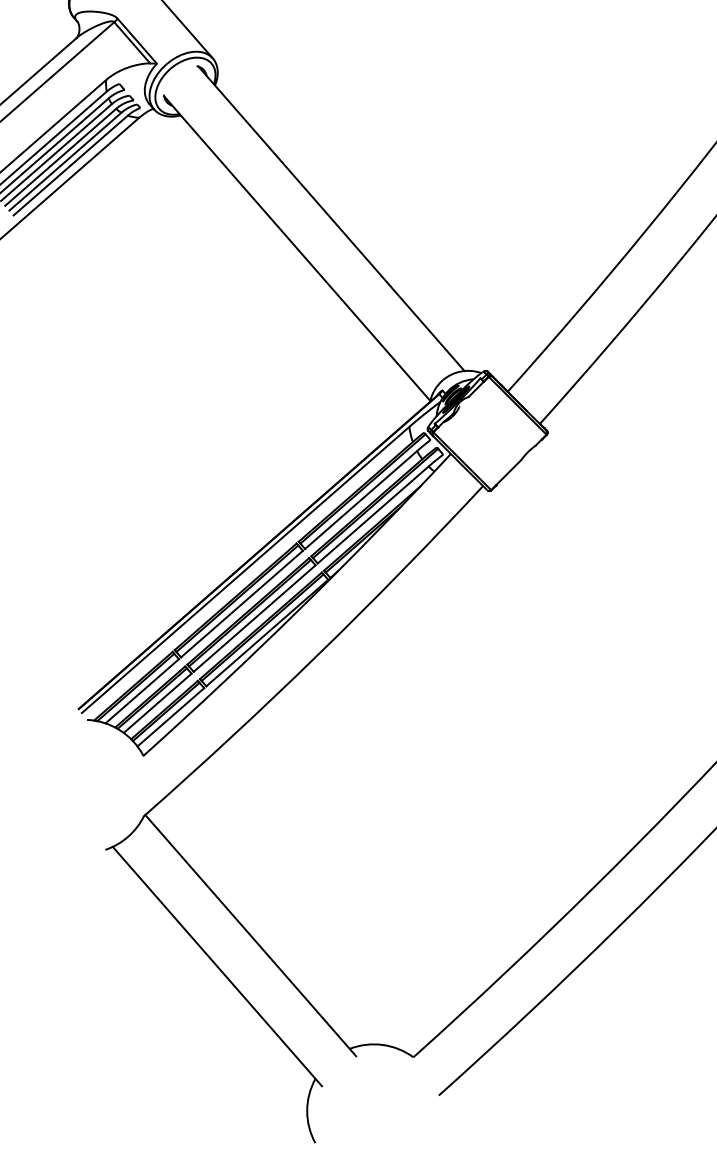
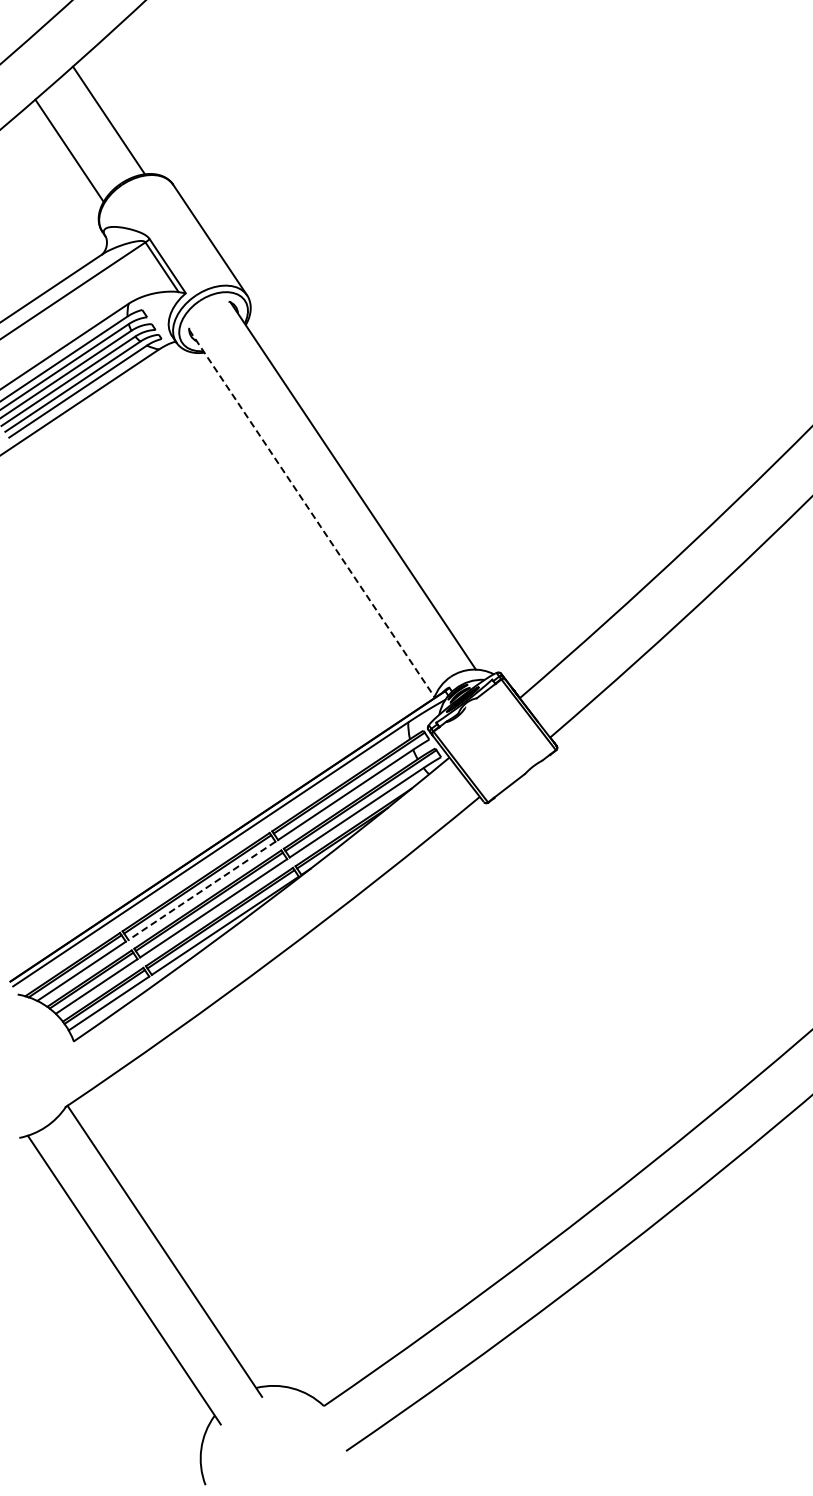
line: (296, 248) -> (311, 513), solid -> dashed
line: (241, 604) -> (201, 891), solid -> dashed

